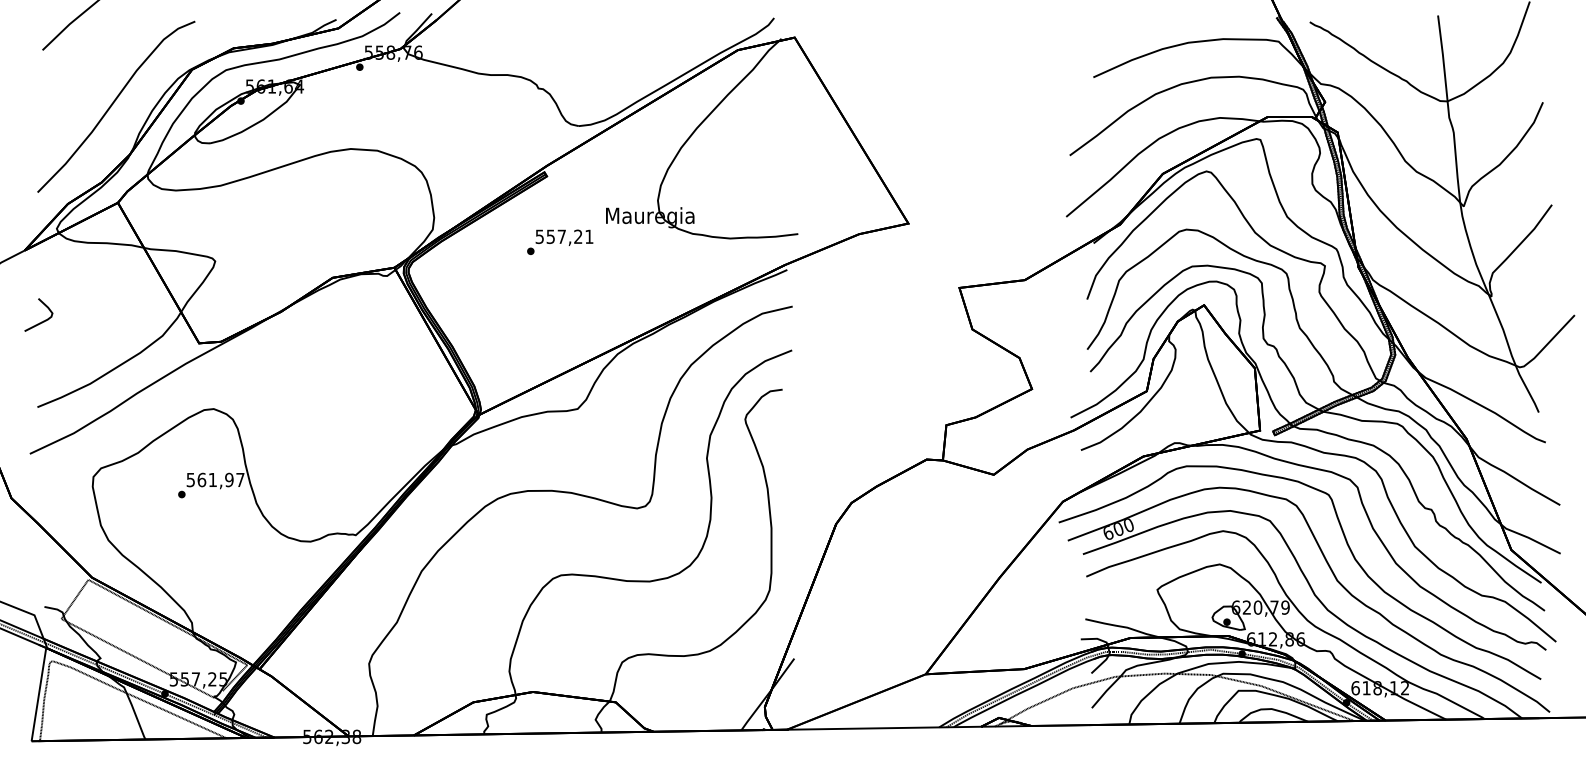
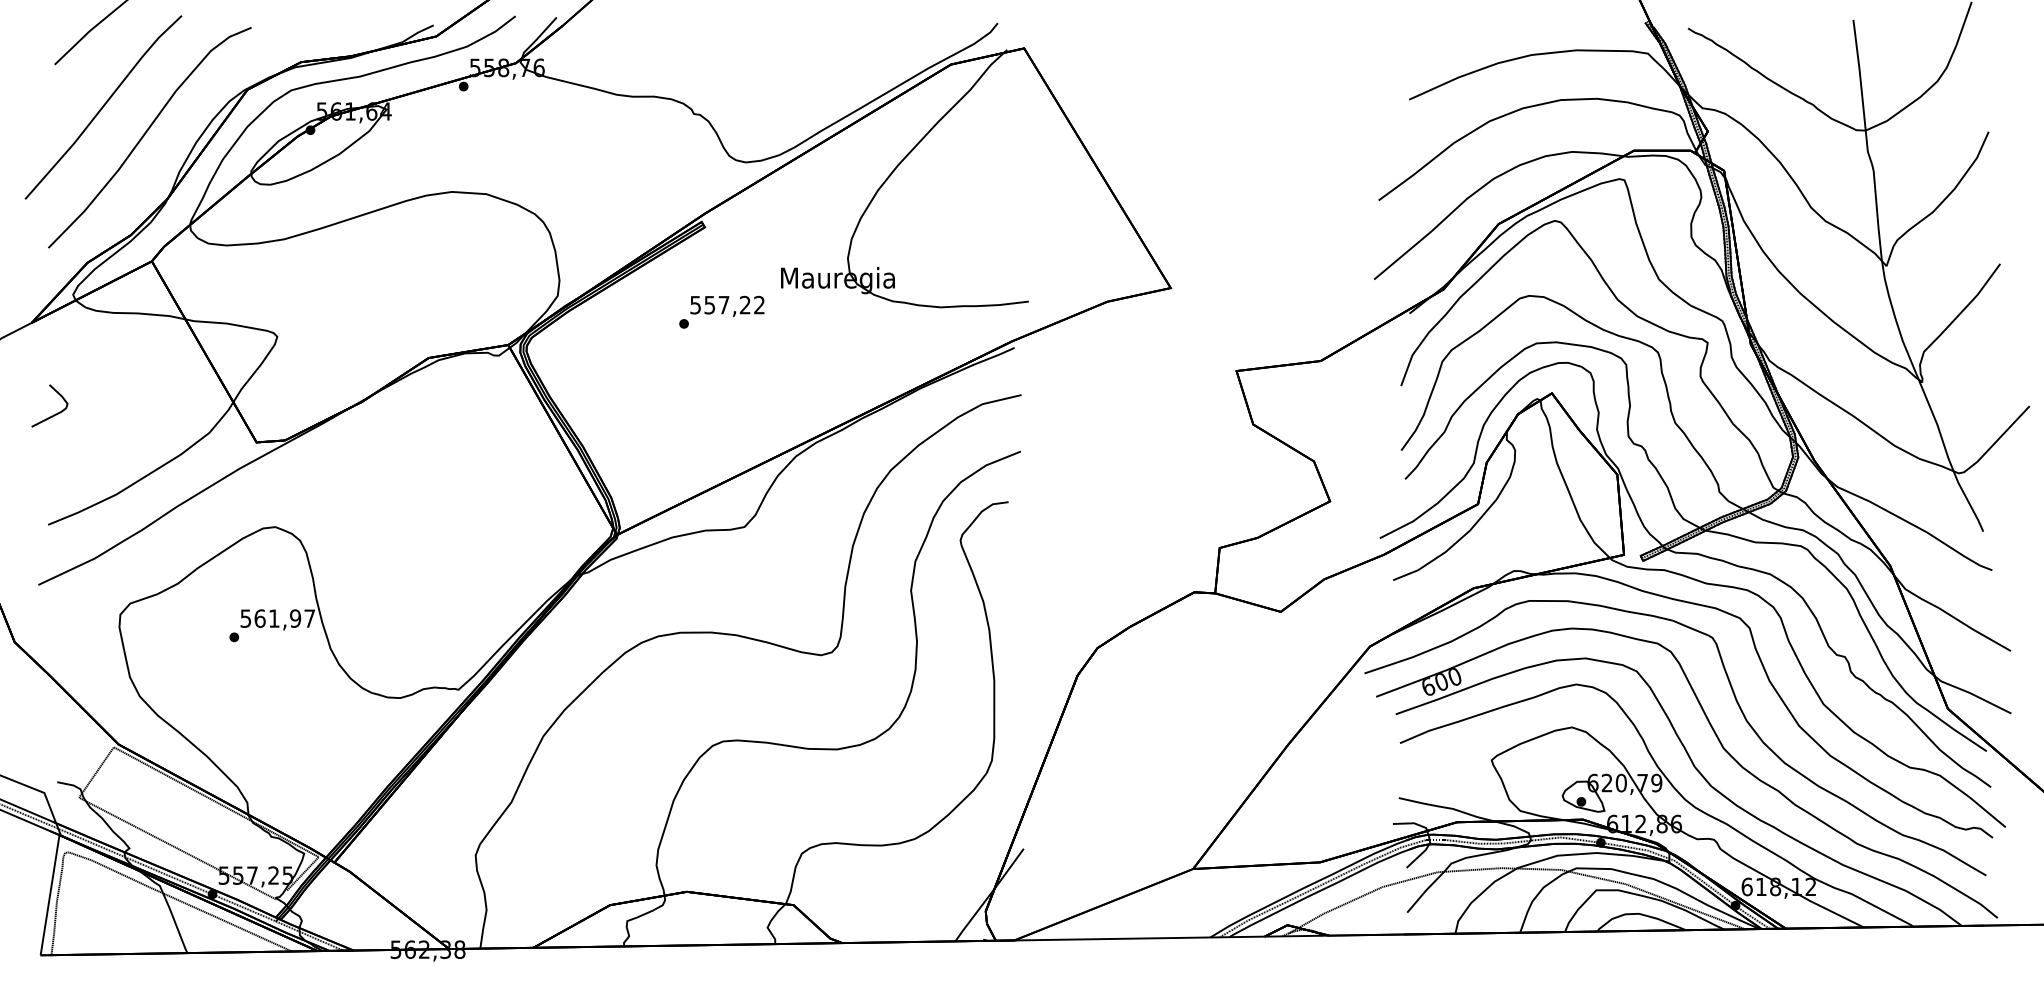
part: (80, 82) -> (103, 106), added
text: (589, 236) -> (759, 304), 557,21 -> 557,22

